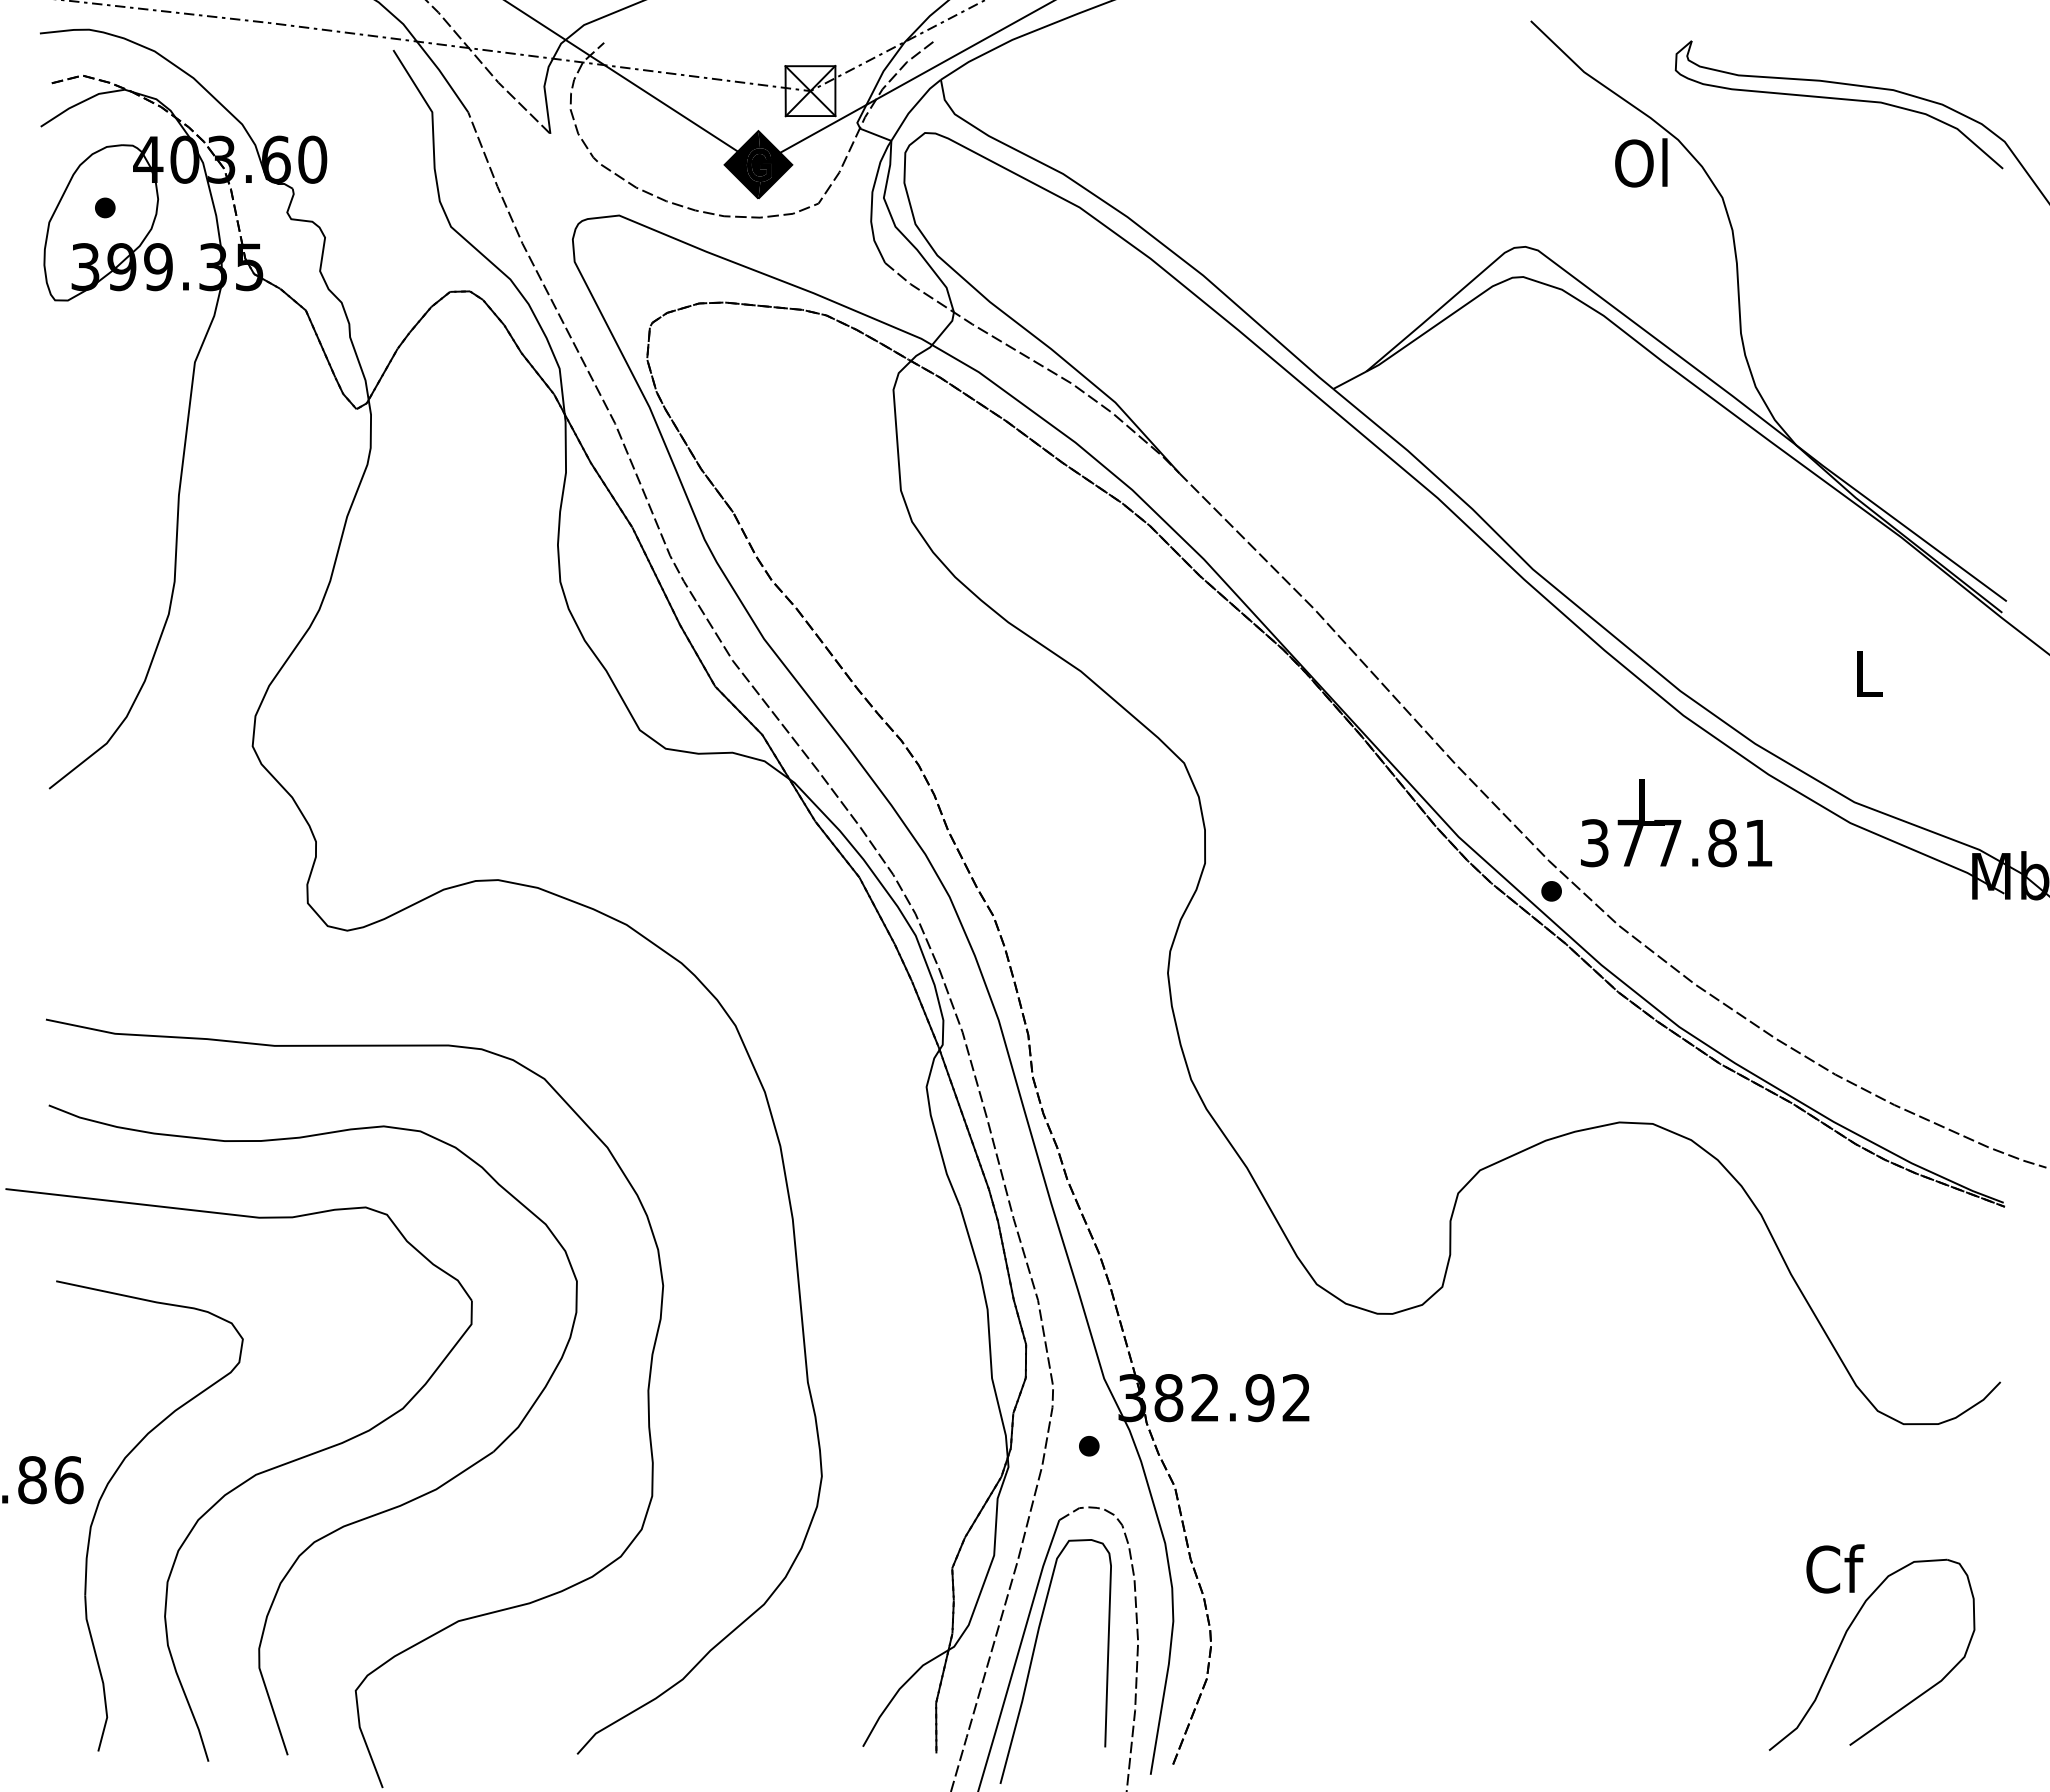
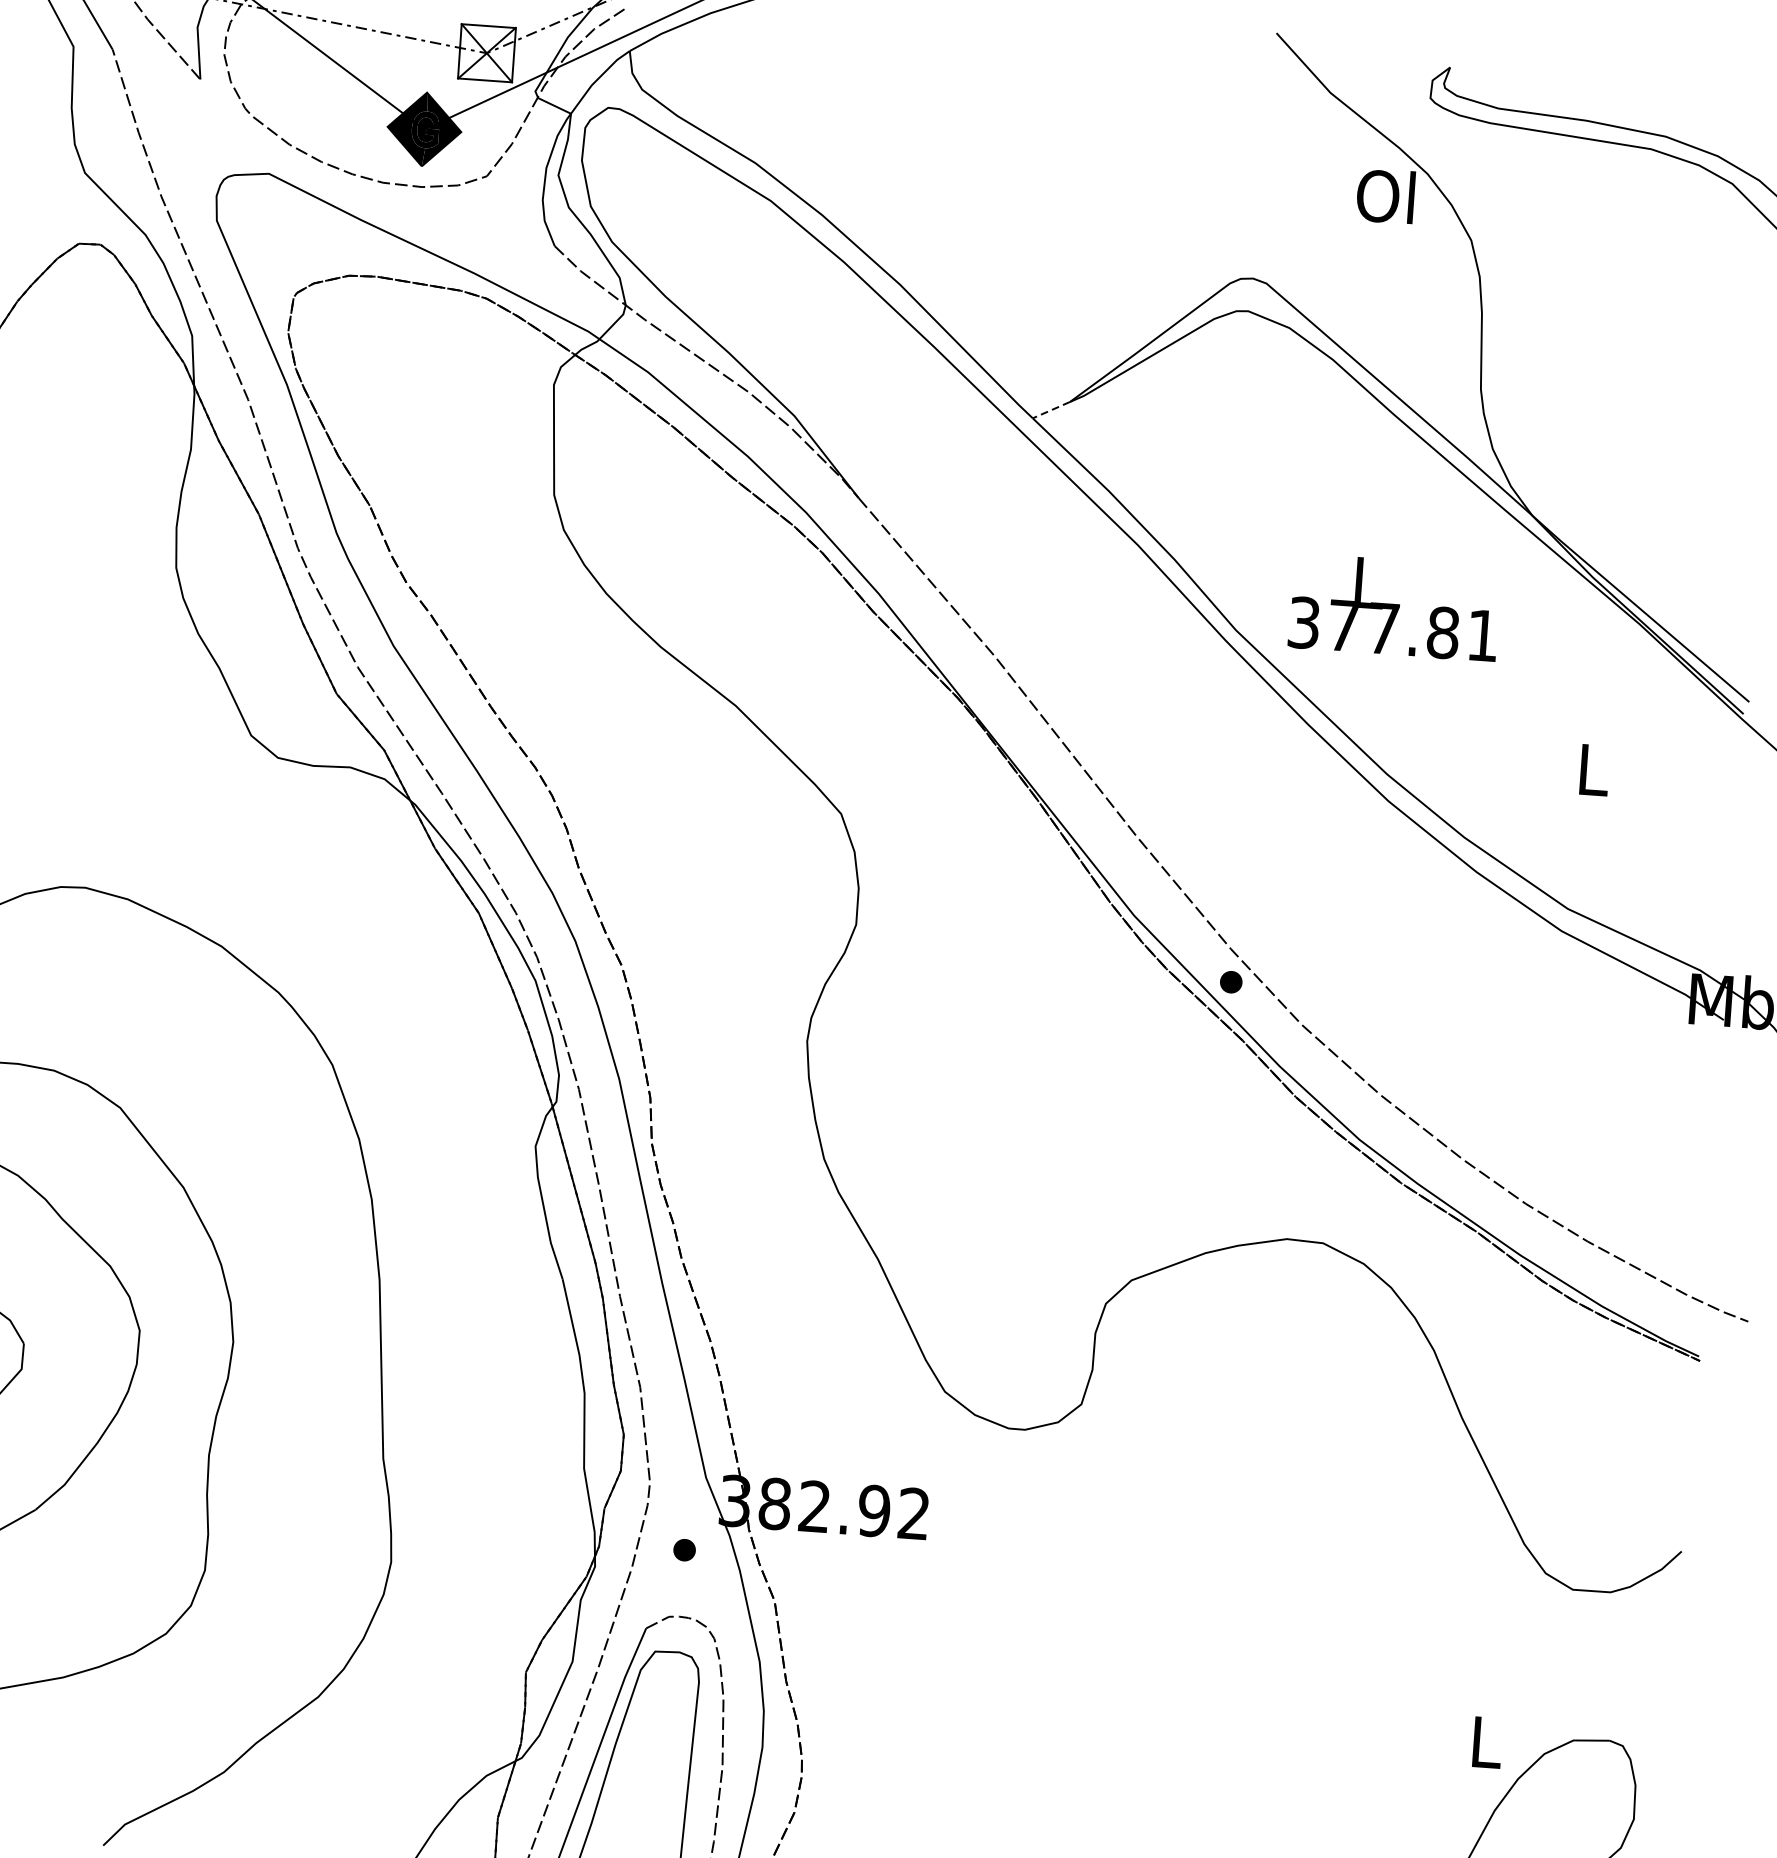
line: (1349, 380) -> (1051, 410), solid -> dashed
text: (1676, 823) -> (1394, 607), moved
text: (1835, 1568) -> (1487, 1741), Cf -> L

